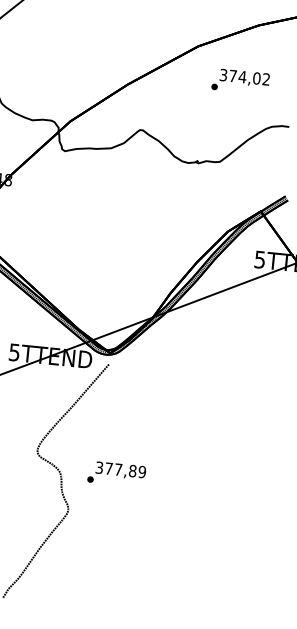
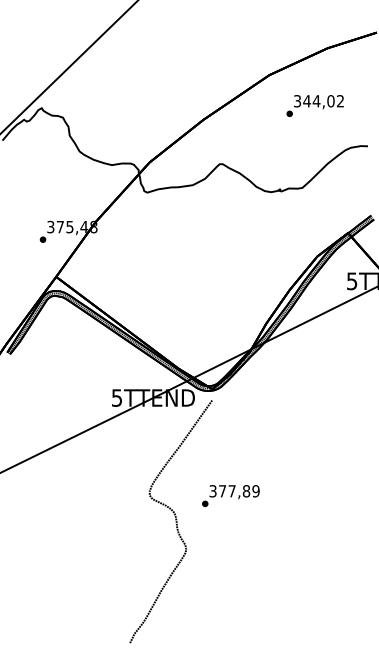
text: (232, 76) -> (306, 101), 374,02 -> 344,02
text: (116, 474) -> (230, 496), moved

